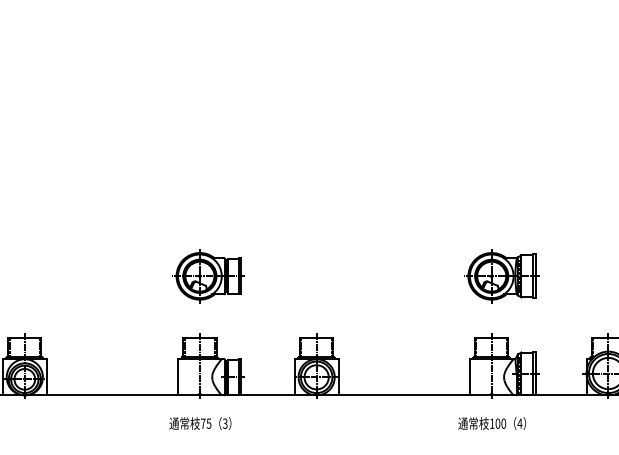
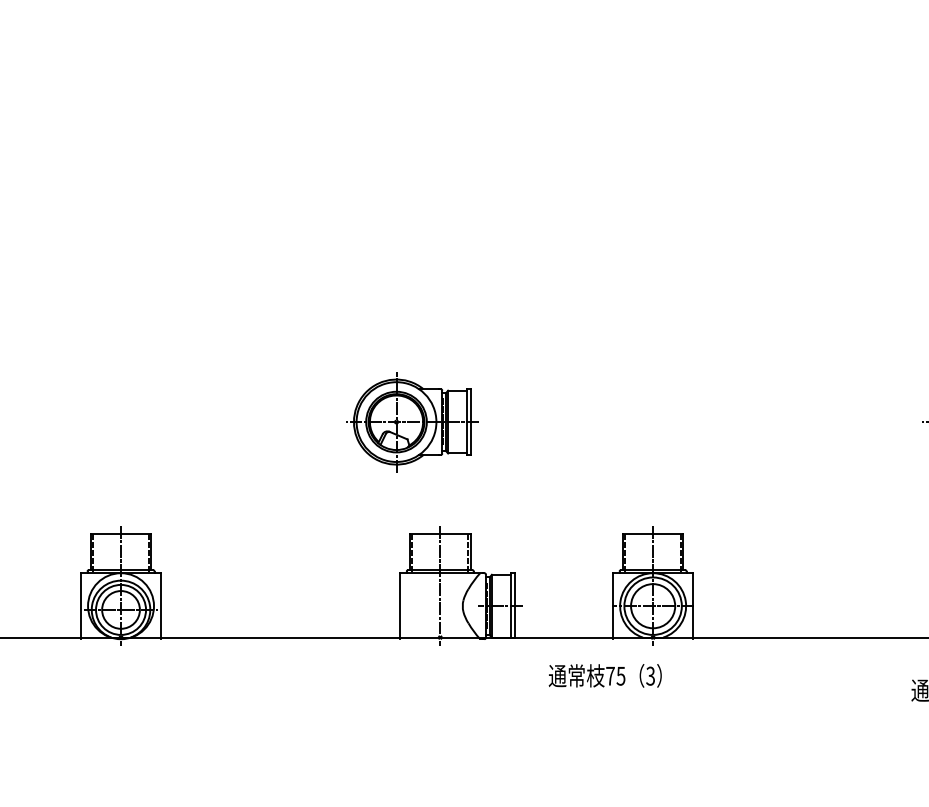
part: (208, 276) -> (412, 422), moved
text: (200, 423) -> (605, 675), moved

